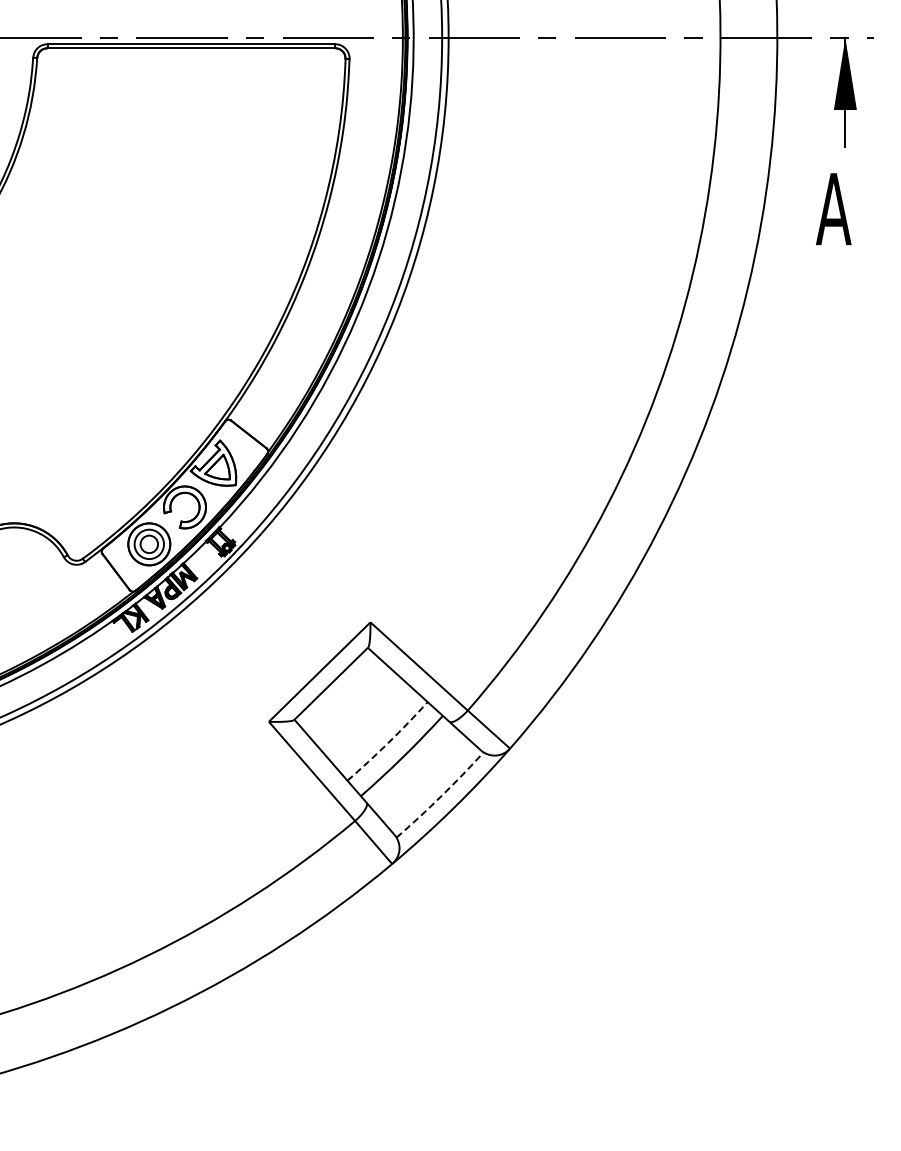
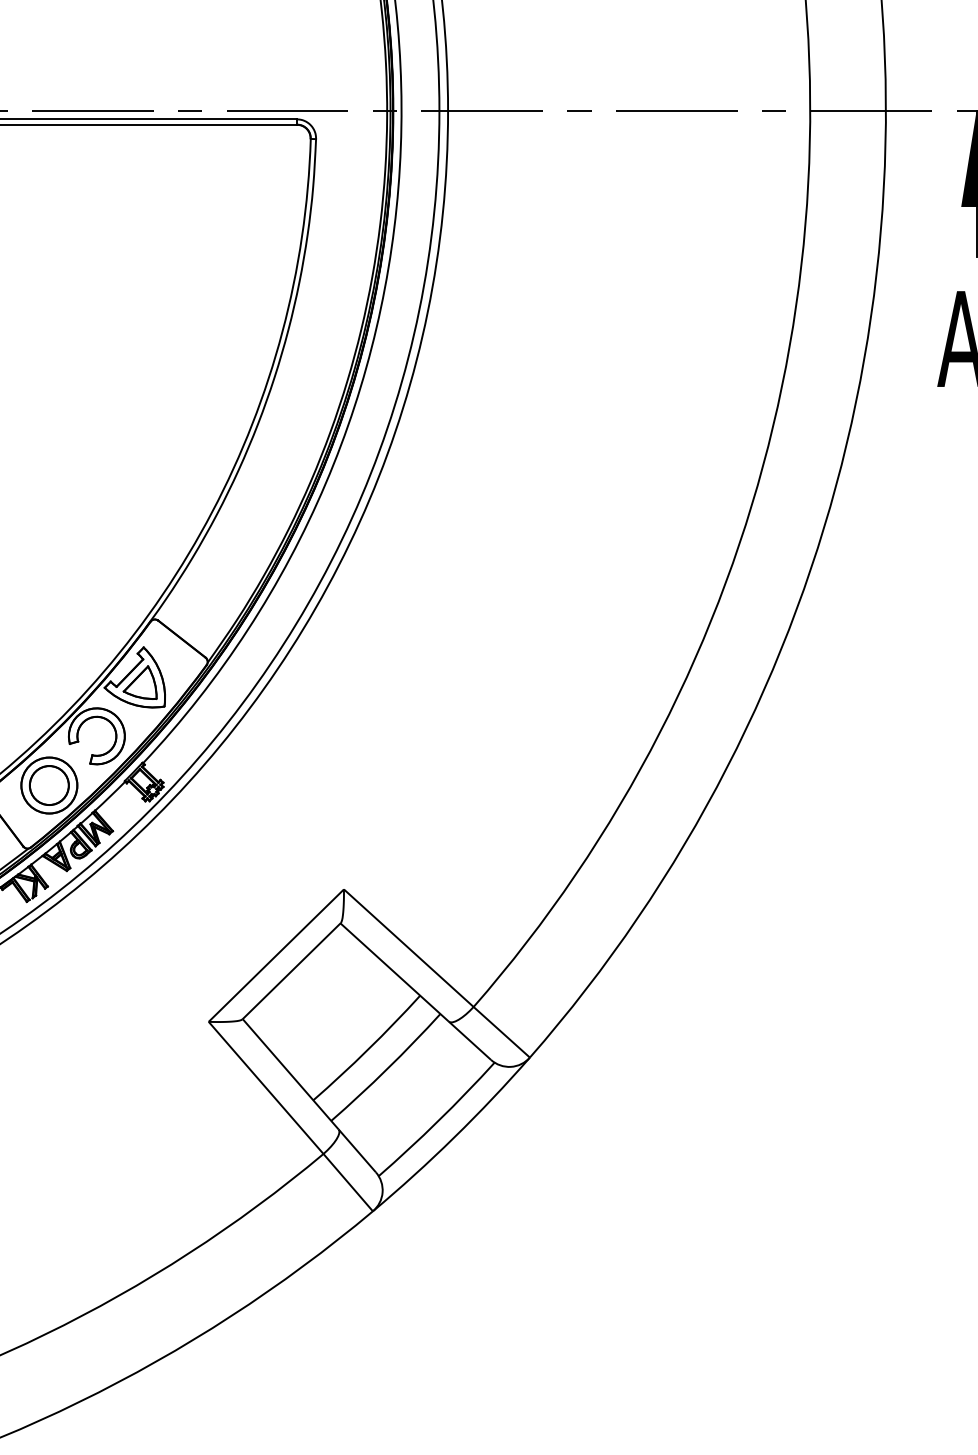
circle: (148, 543) -> (48, 784), size x1.67
arc: (388, 742) -> (367, 1049), dashed -> solid
arc: (441, 796) -> (438, 1121), dashed -> solid

